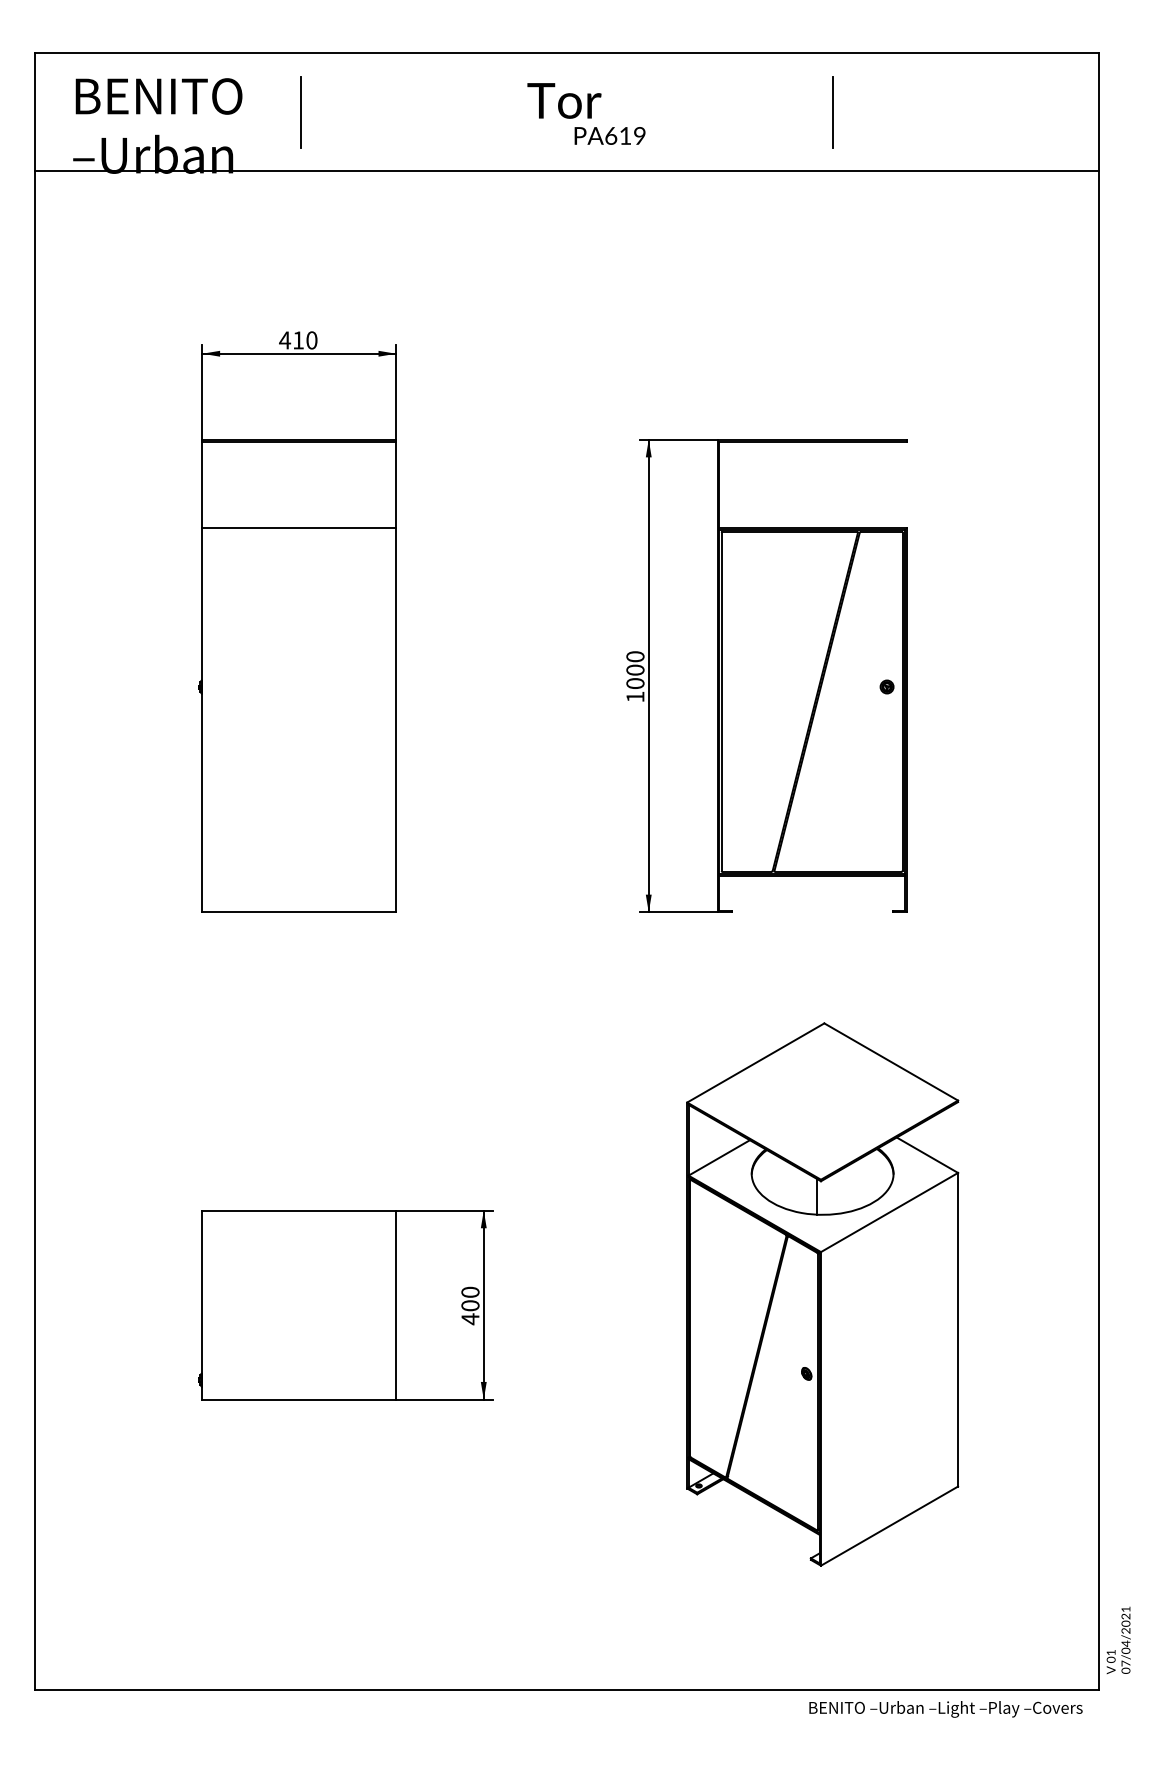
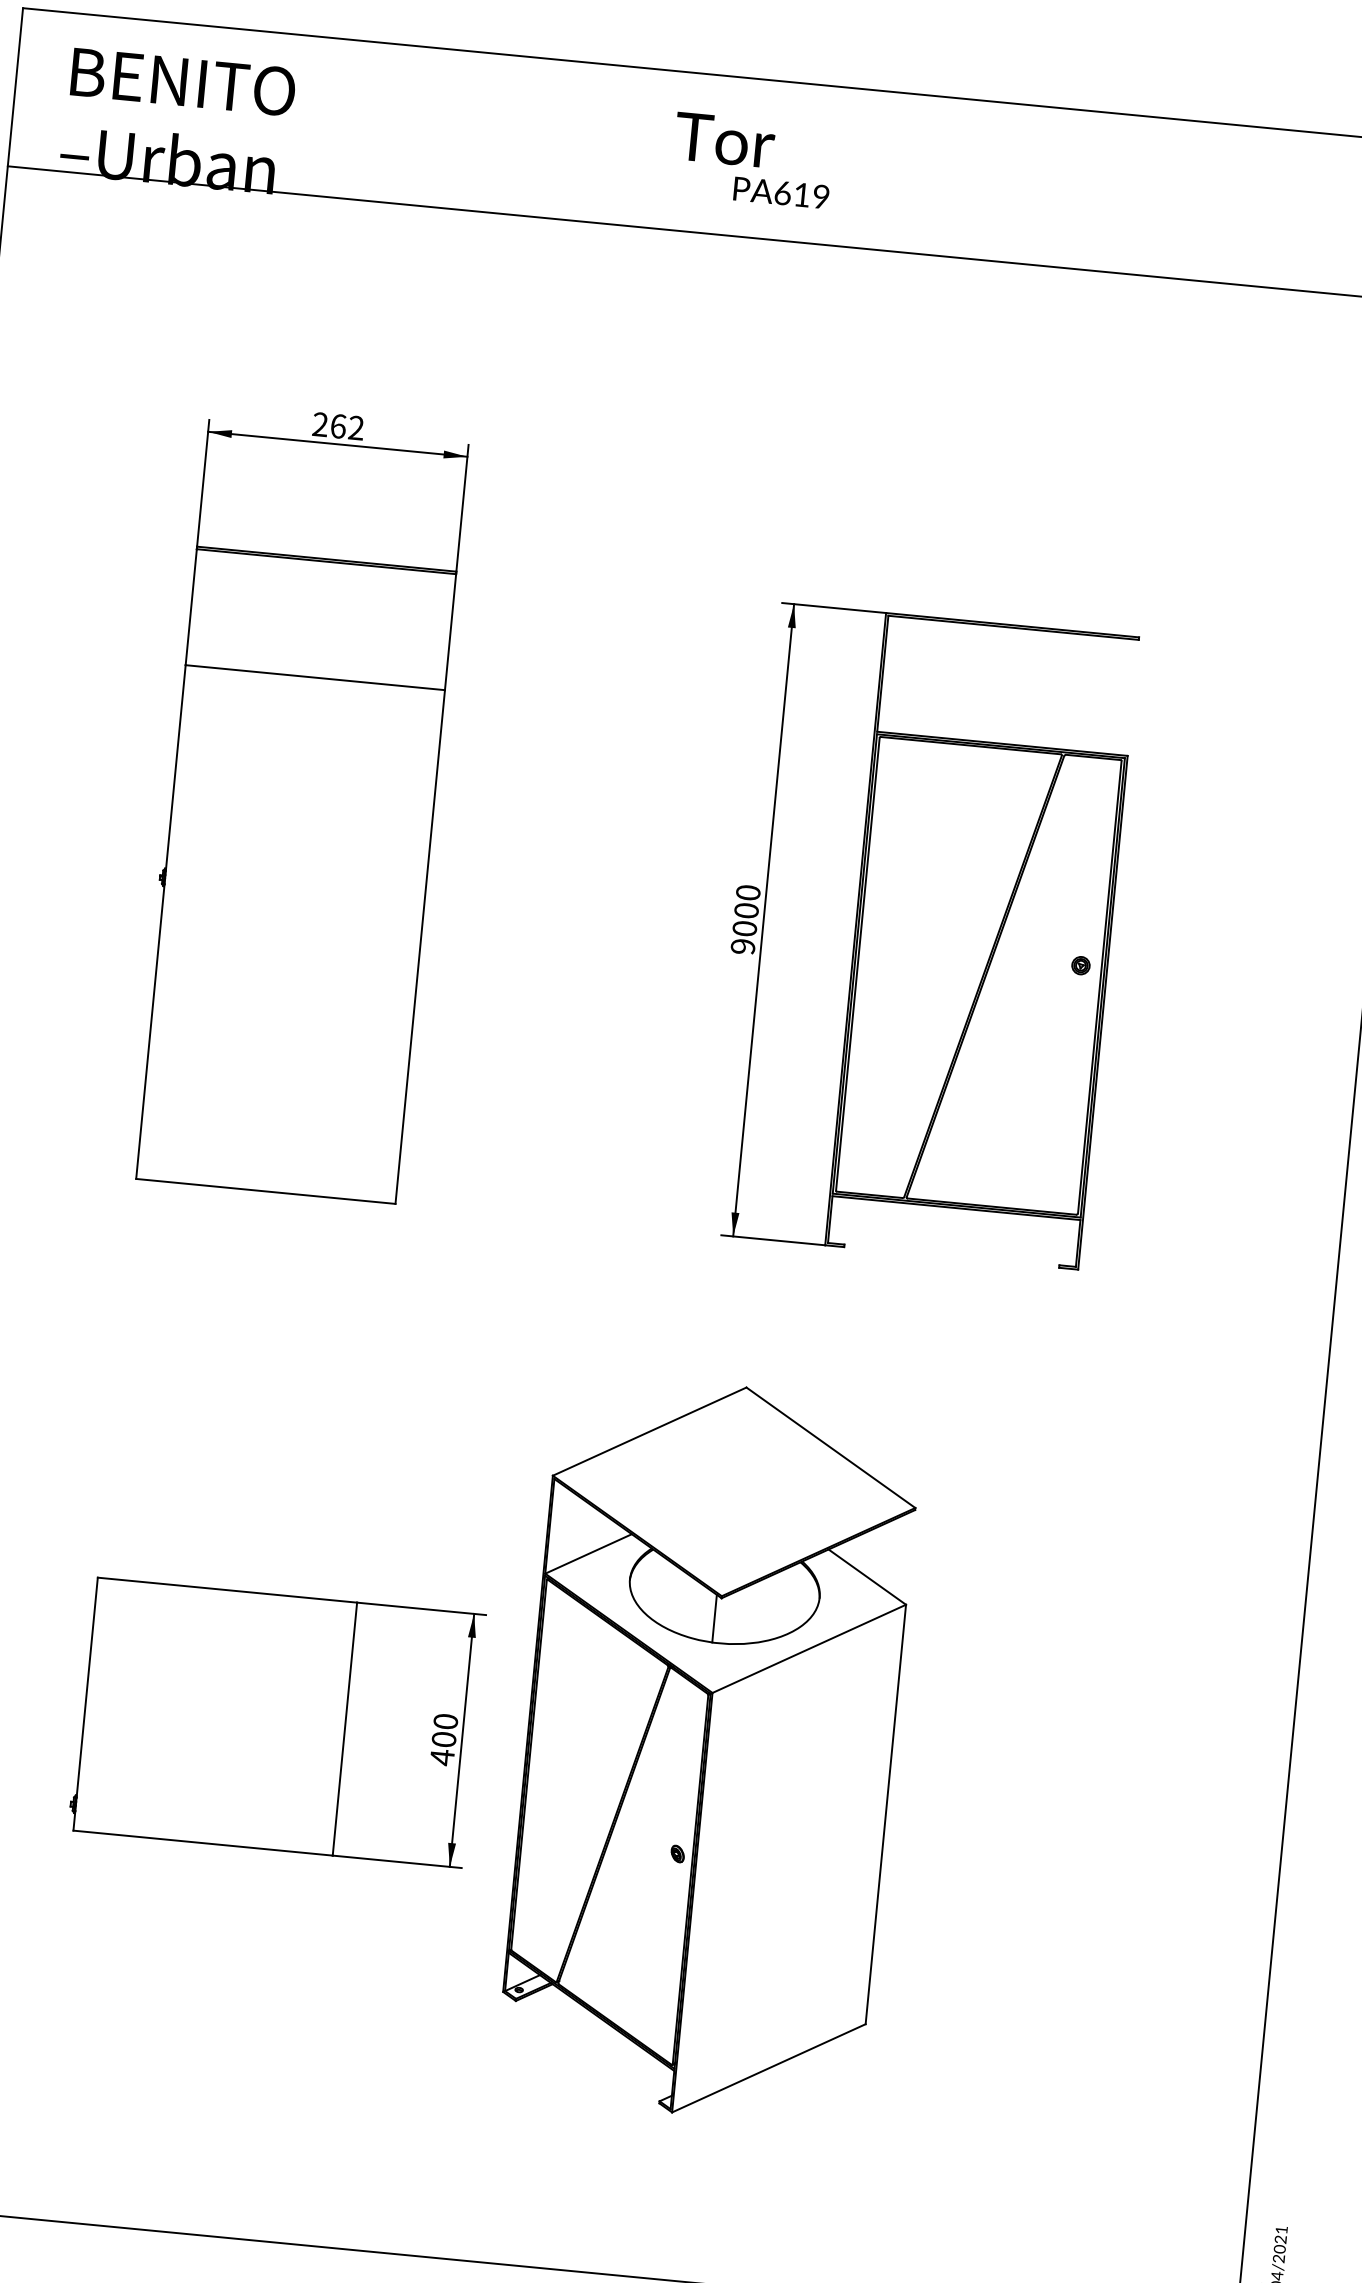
line: (832, 111) -> (1082, 188), removed
line: (300, 112) -> (370, 121), removed
text: (298, 340) -> (338, 426), 410 -> 262
text: (635, 696) -> (743, 945), 1000 -> 9000
part: (822, 1294) -> (709, 1749), moved

